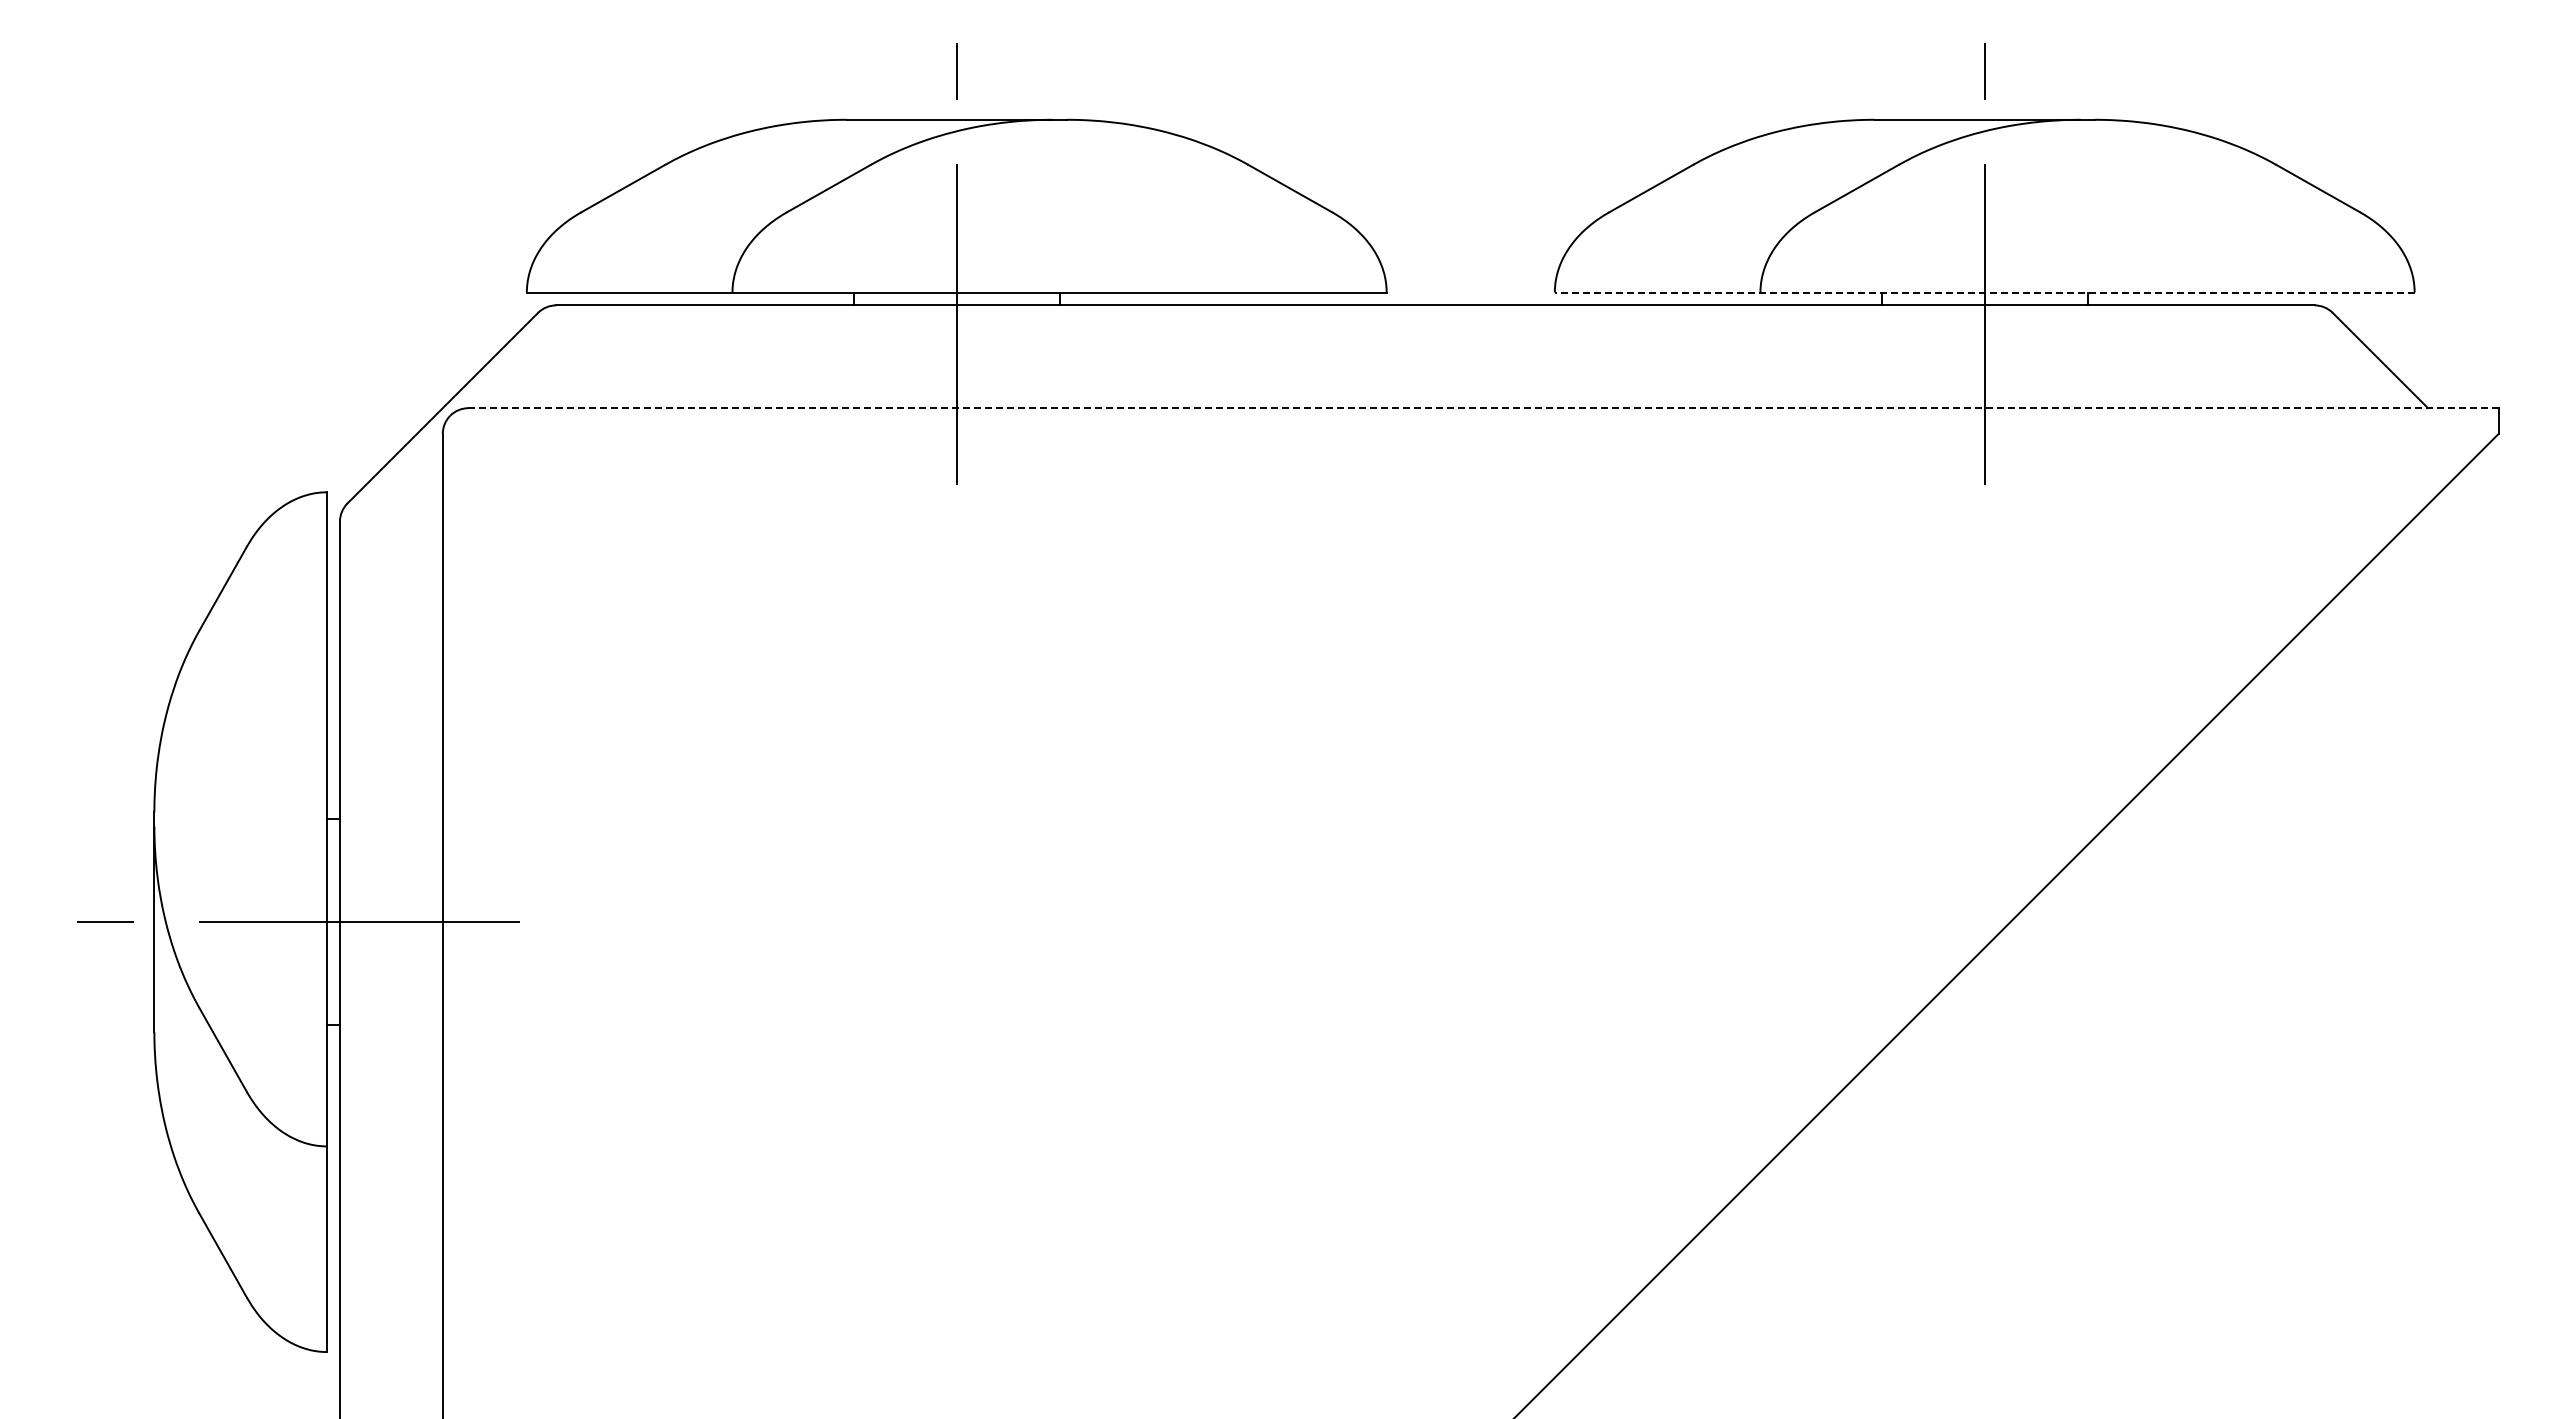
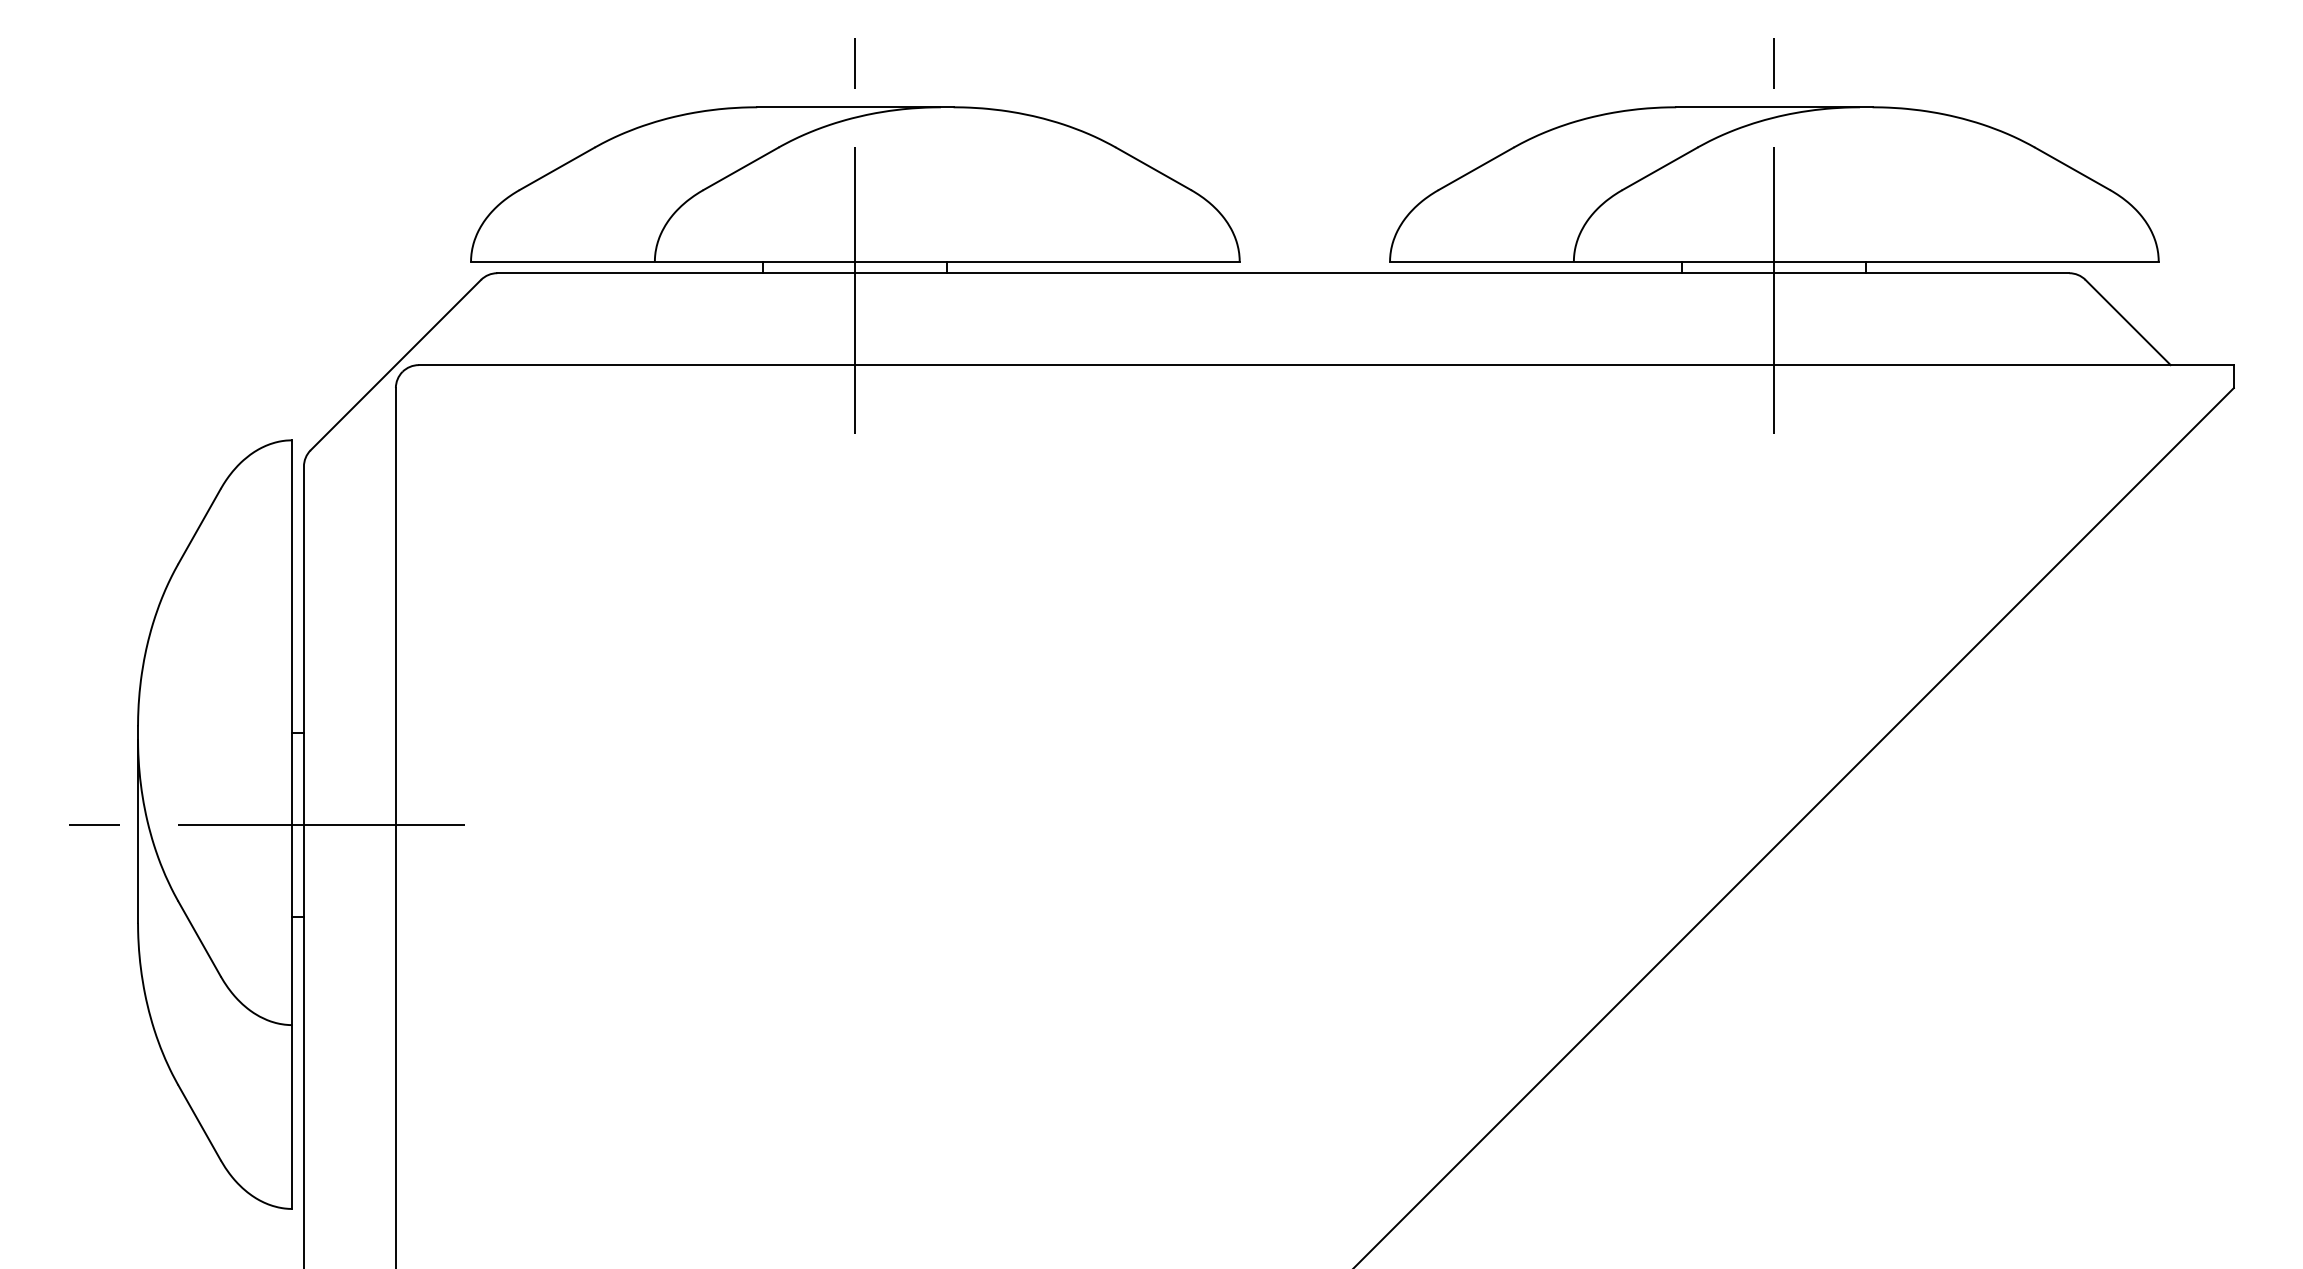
line: (1984, 292) -> (1774, 261), dashed -> solid
line: (1484, 408) -> (1327, 365), dashed -> solid

